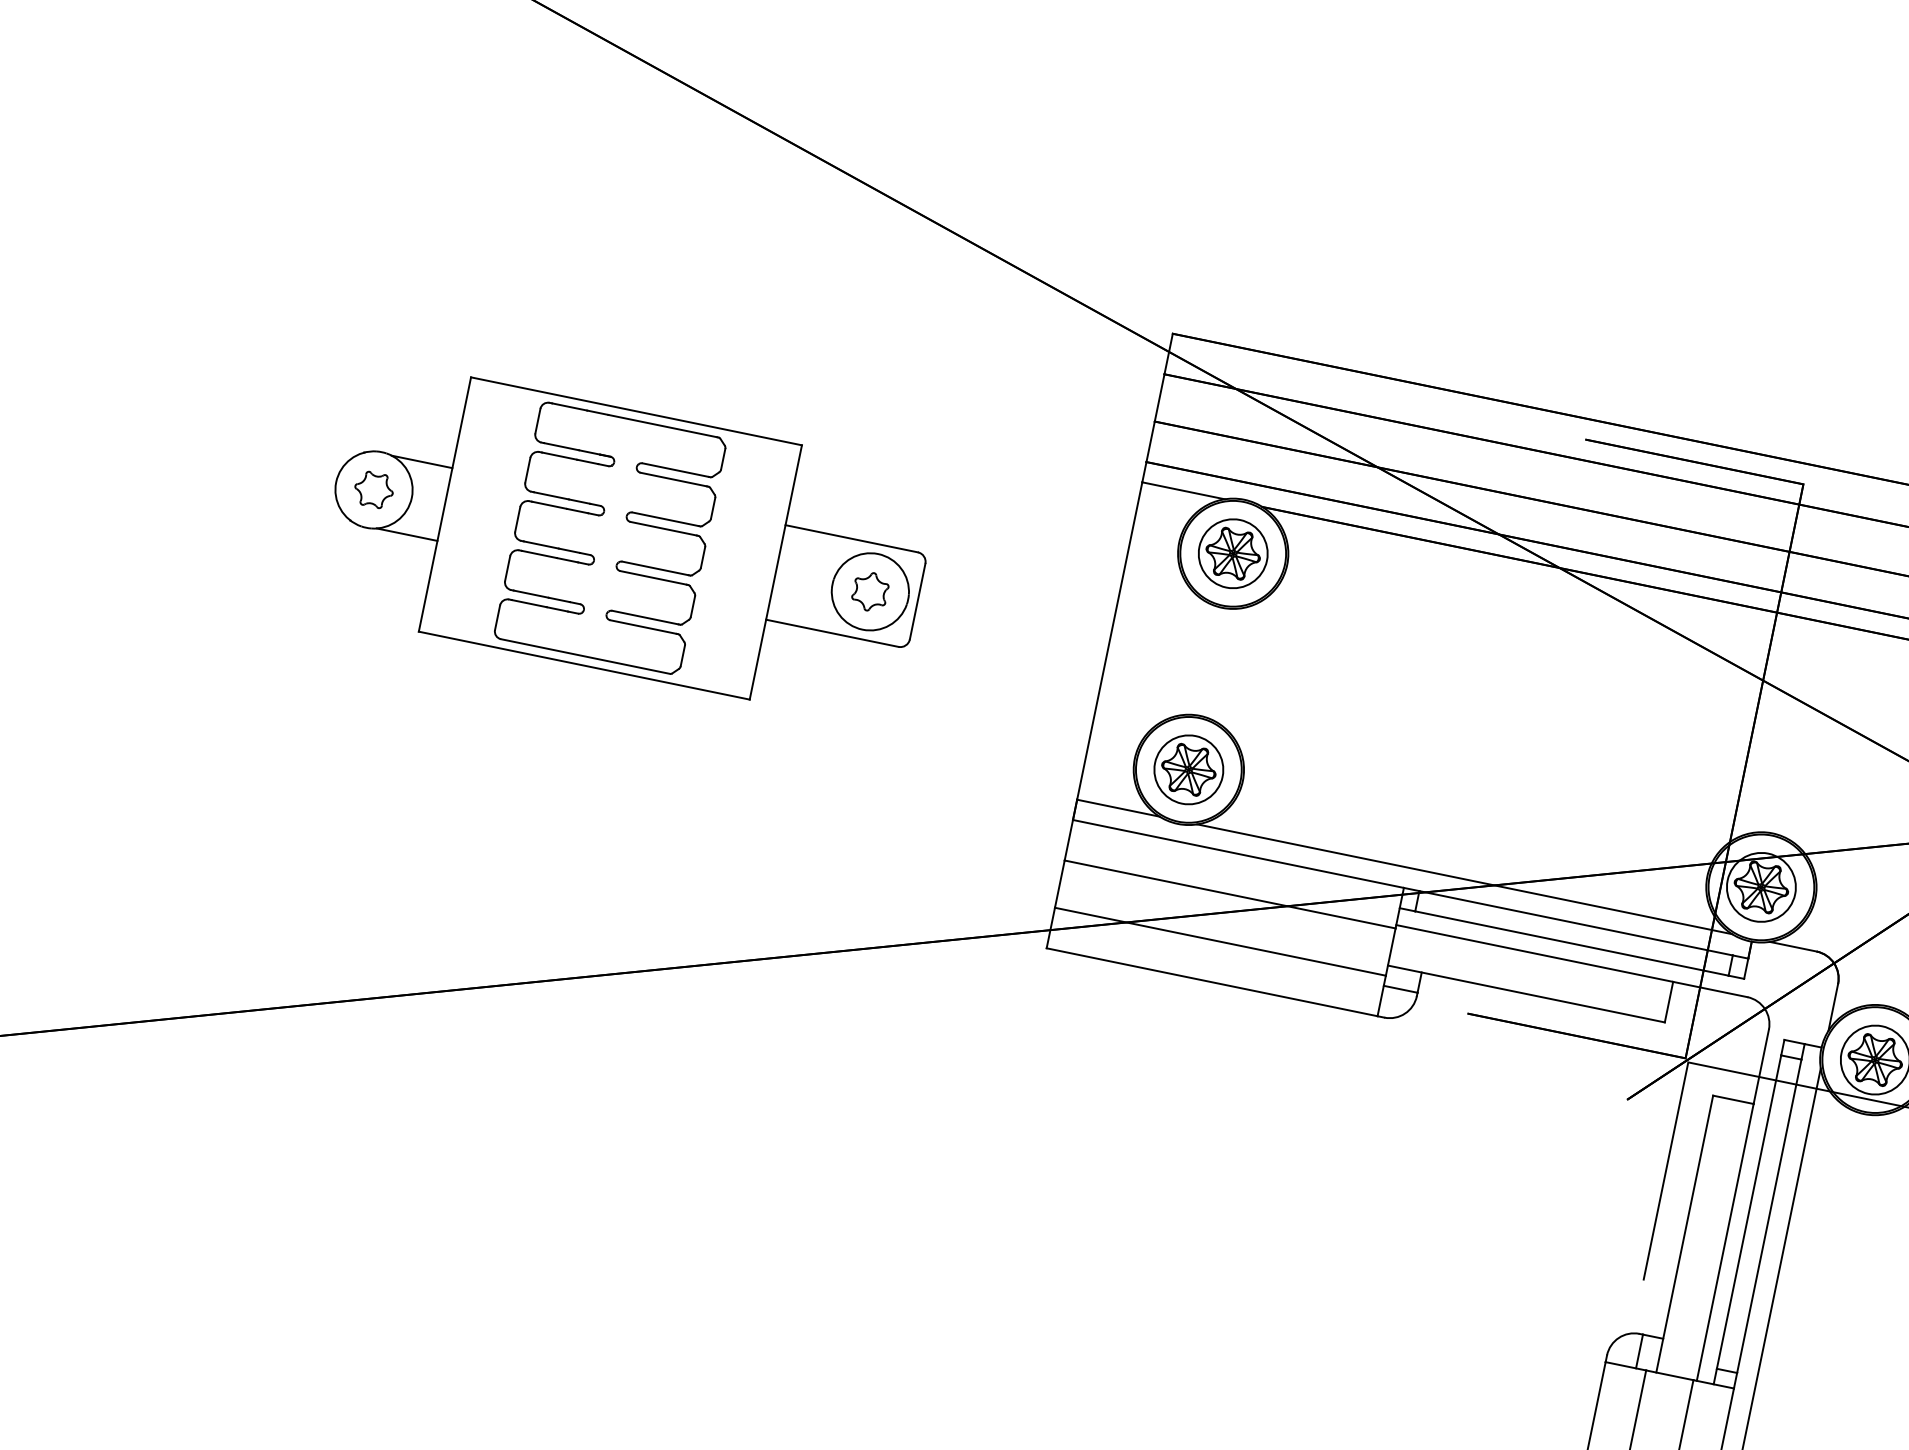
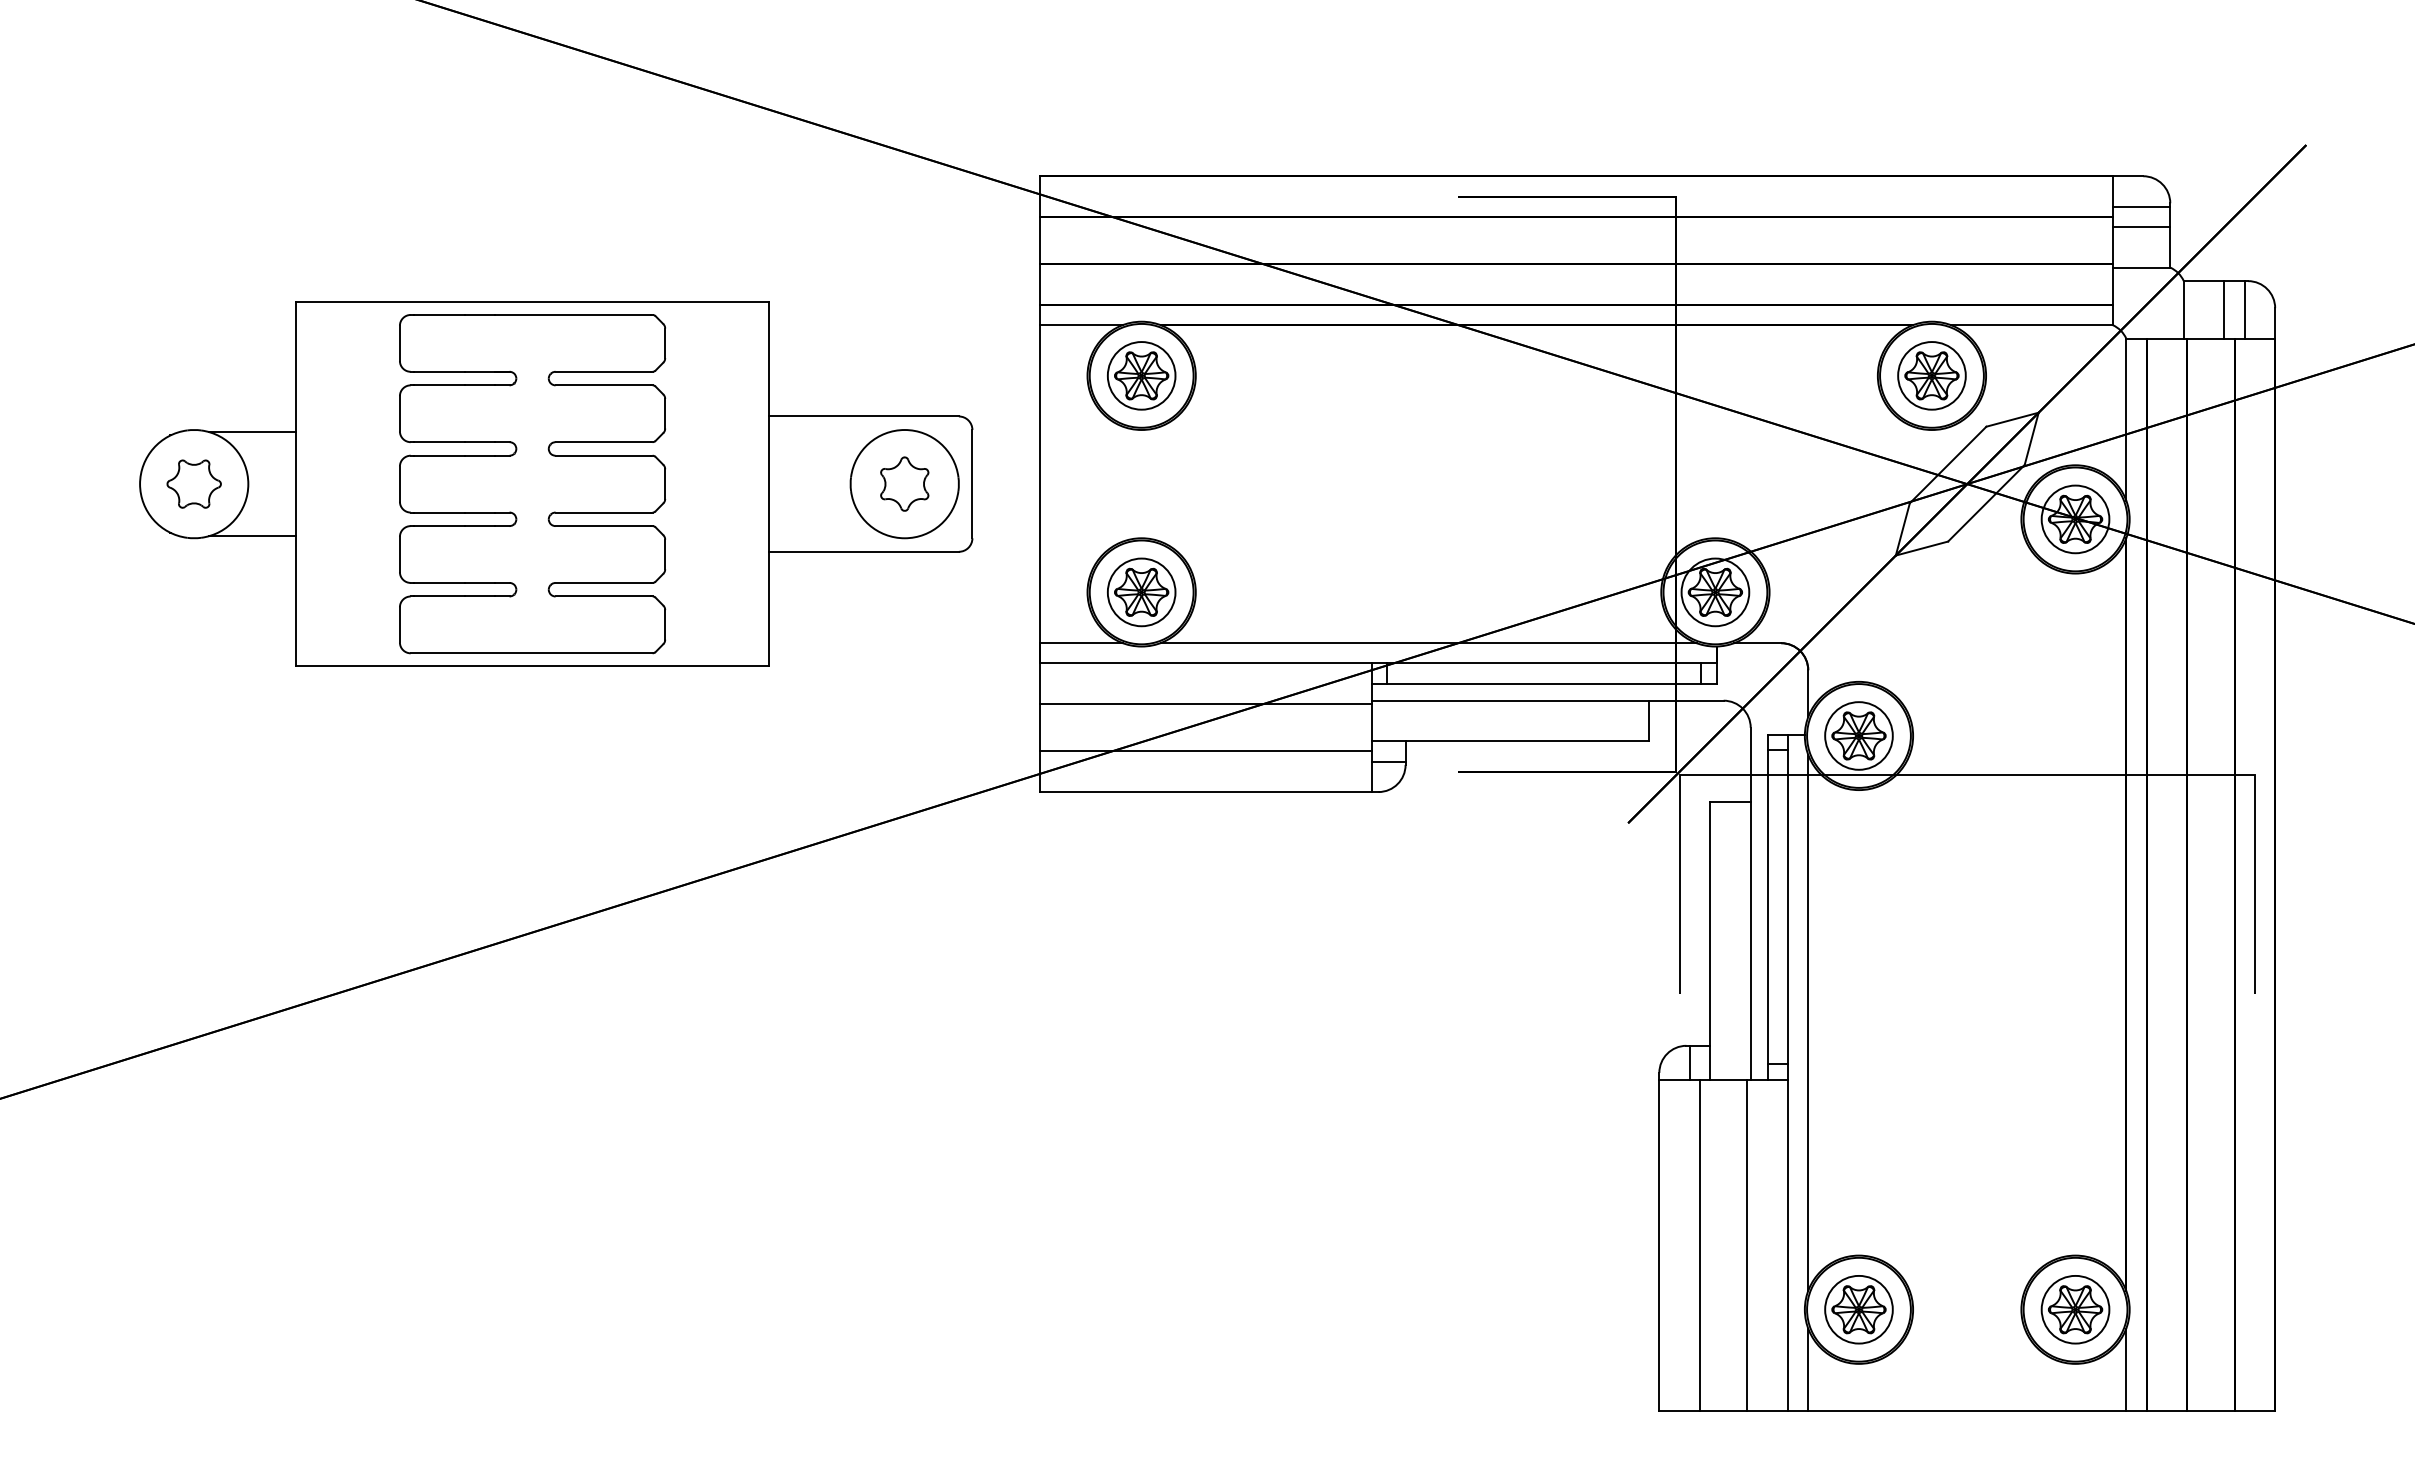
part: (627, 541) -> (556, 483), size x1.43

